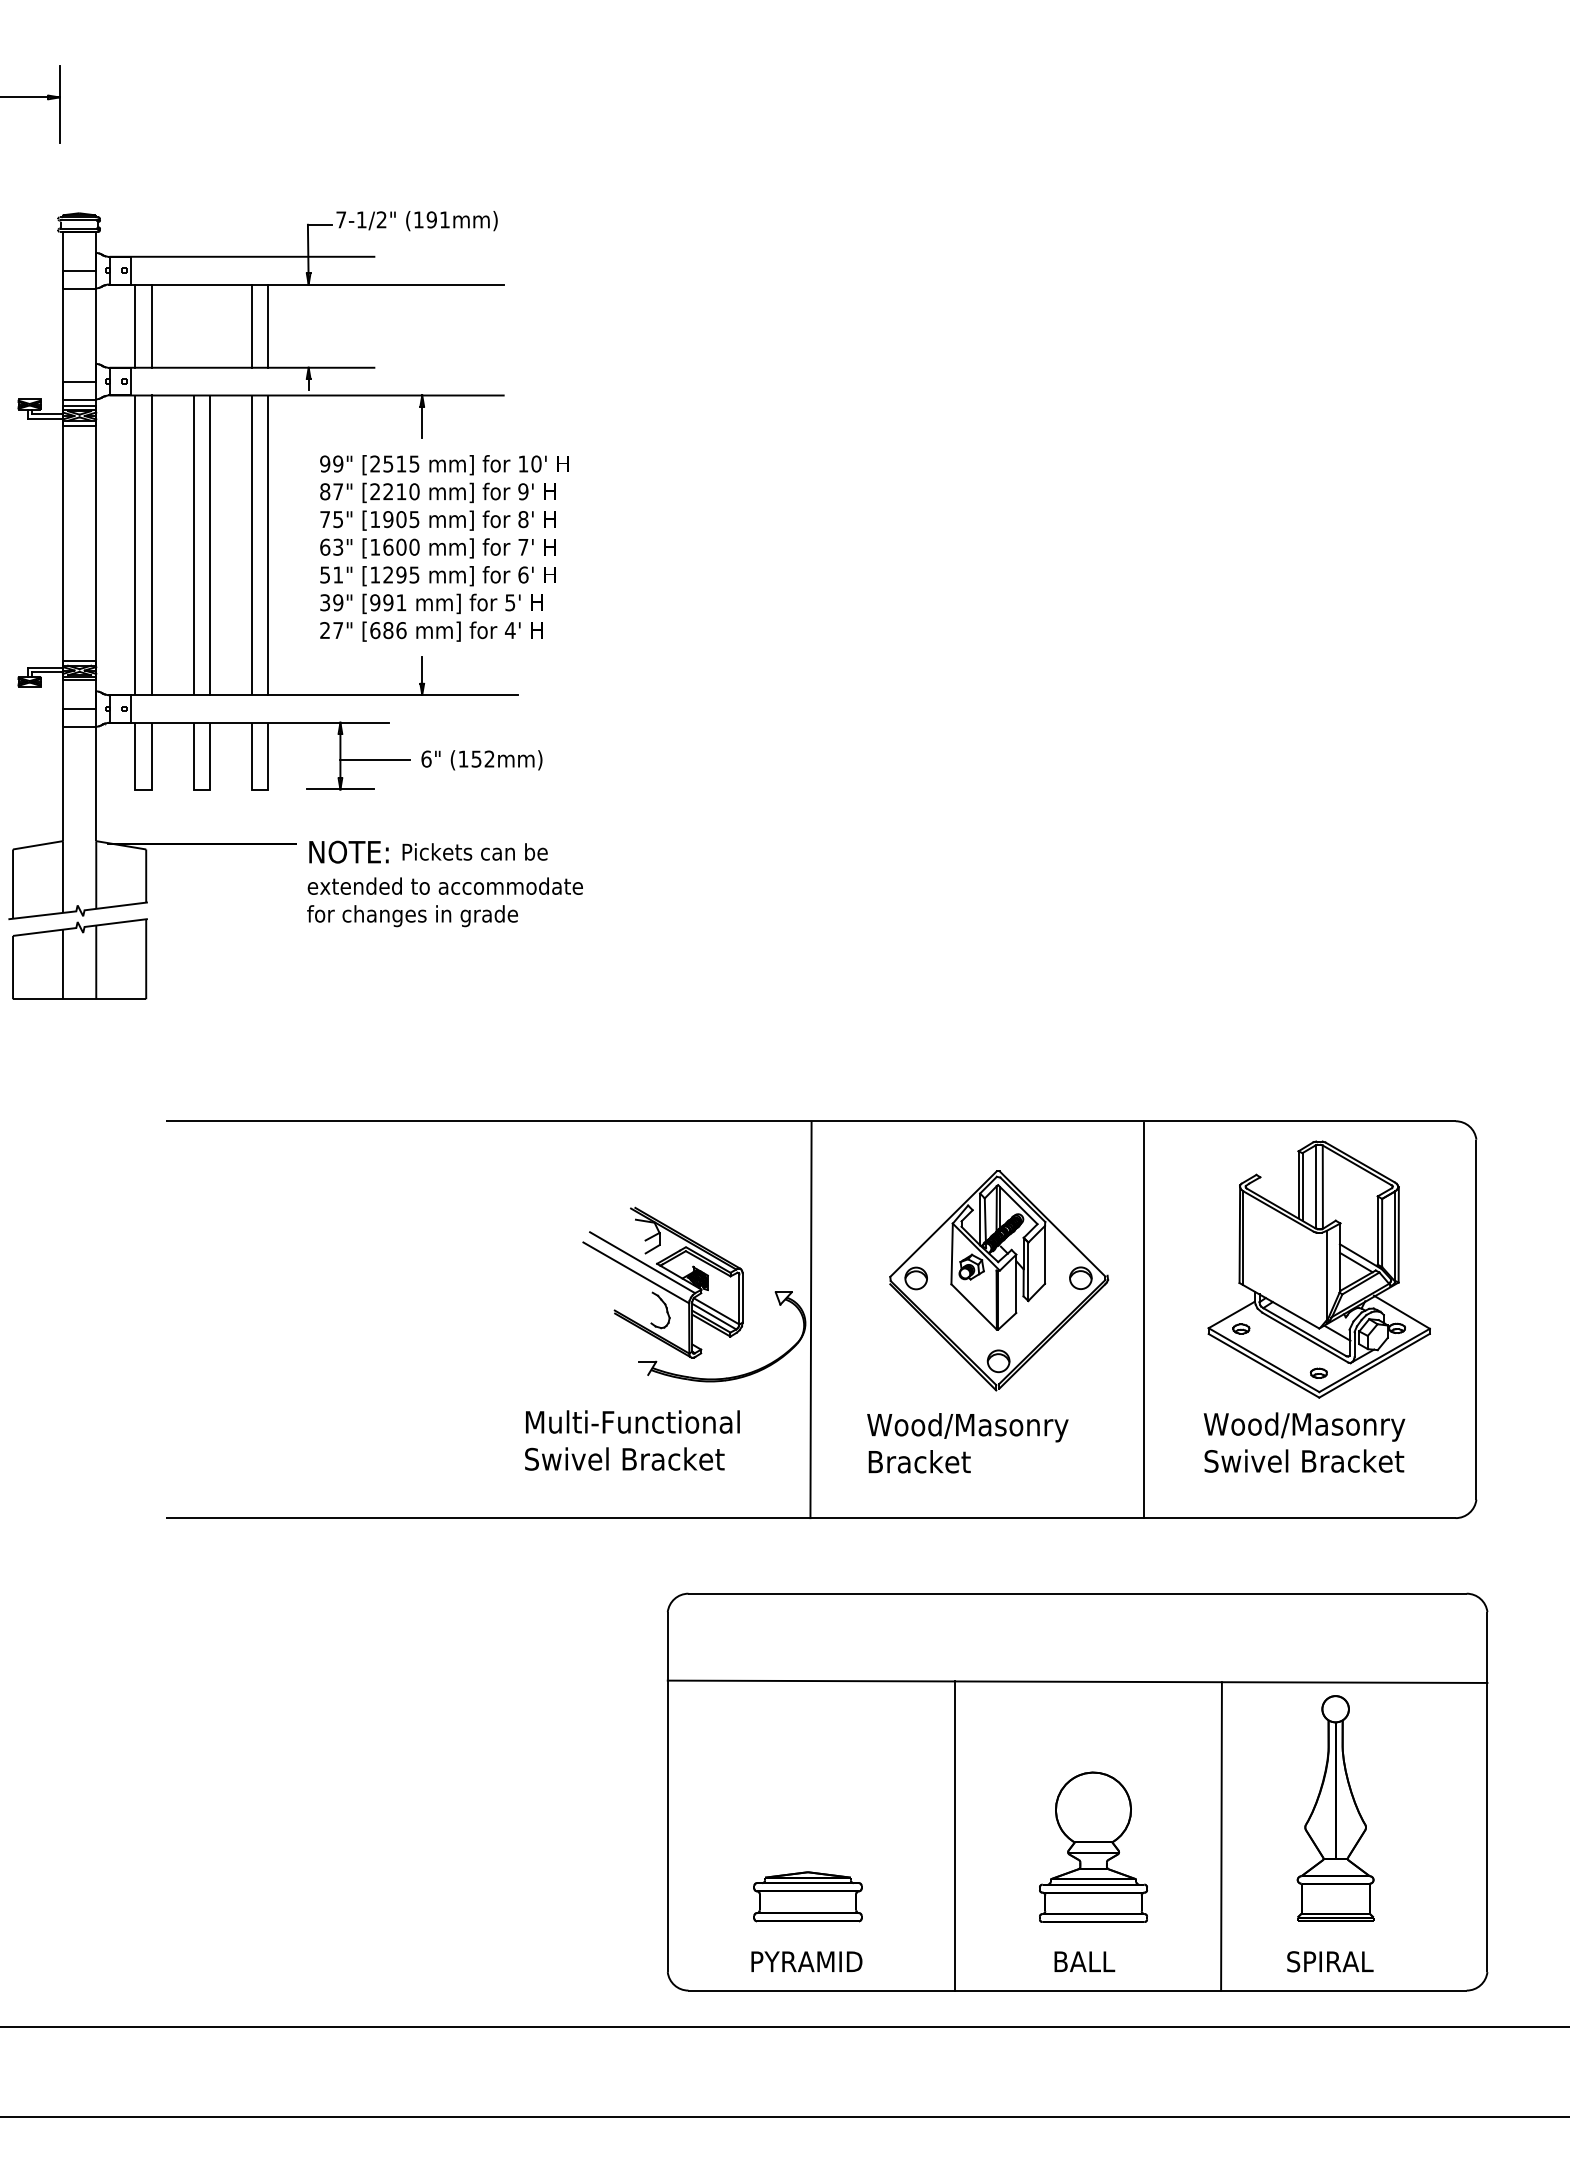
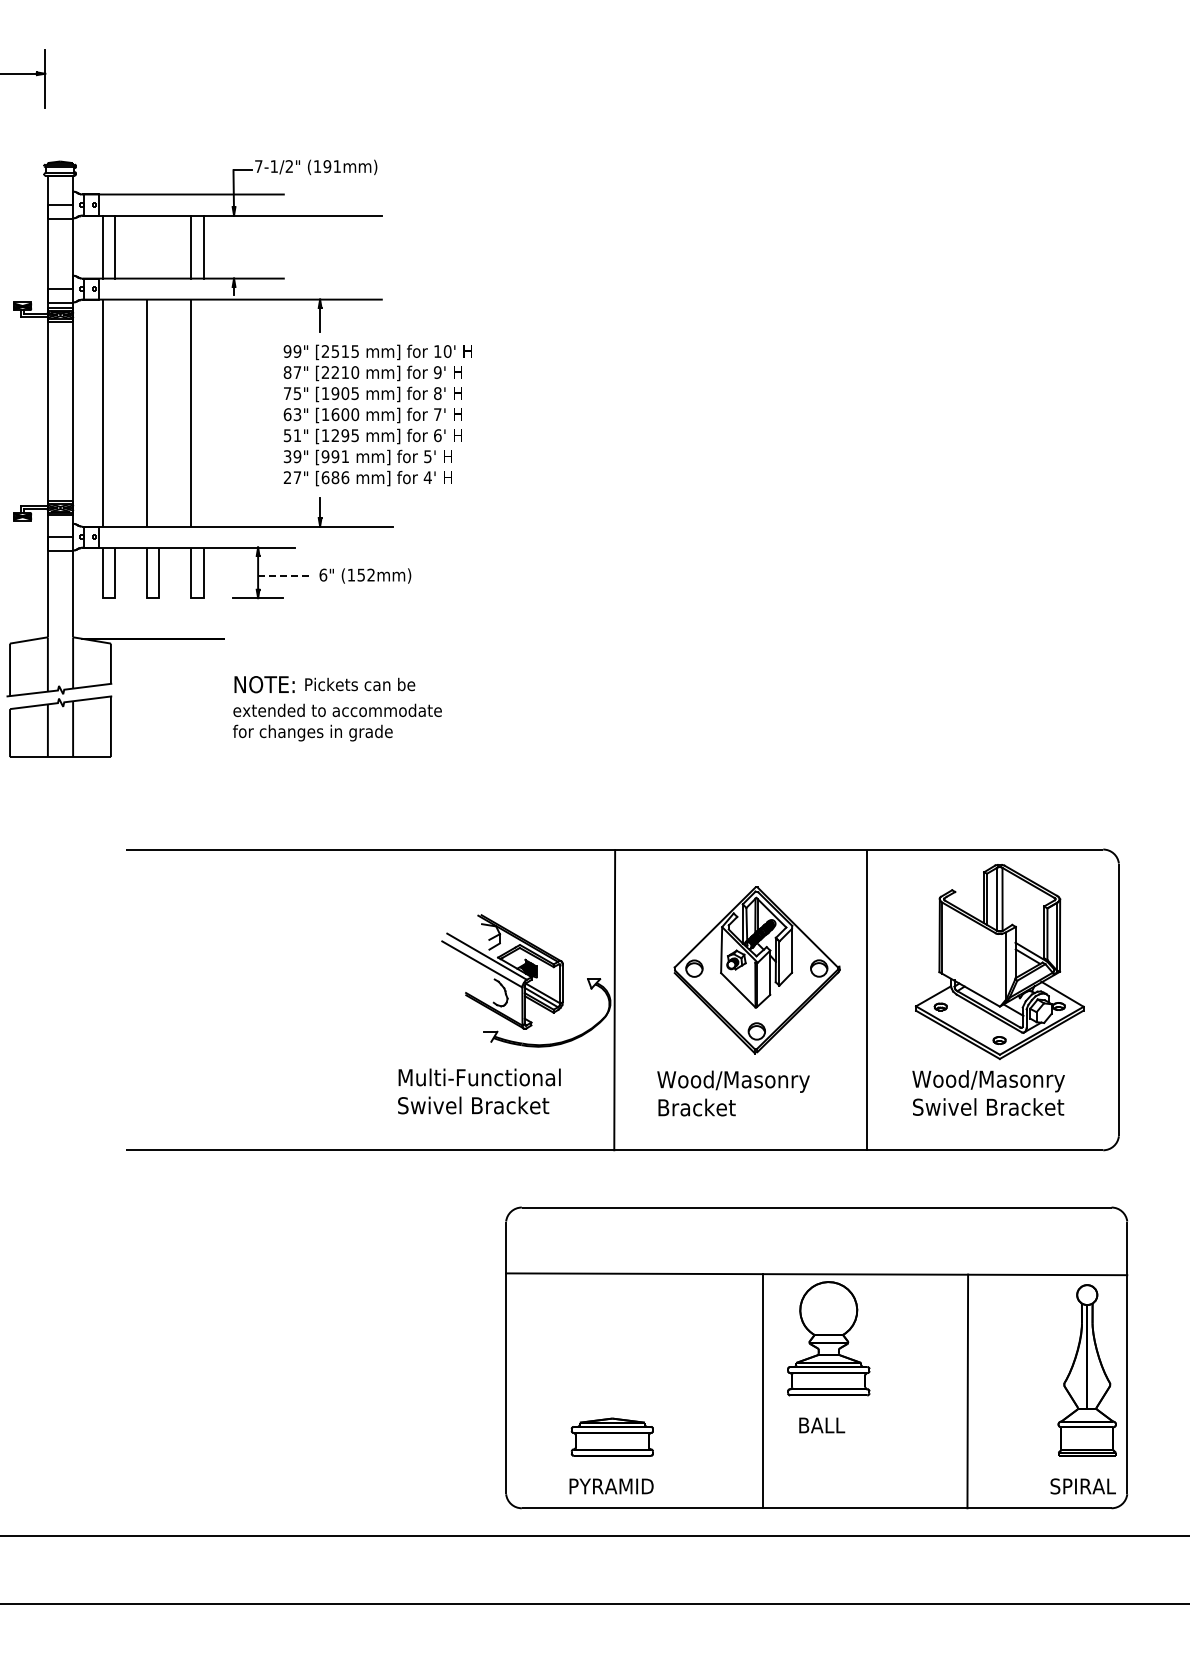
line: (152, 544) -> (115, 412), removed
line: (210, 544) -> (159, 412), removed
line: (268, 544) -> (203, 412), removed
text: (443, 548) -> (377, 415), moved
line: (375, 760) -> (284, 576), solid -> dashed
text: (445, 883) -> (337, 708), moved
part: (1330, 1833) -> (1083, 1389), moved
line: (954, 1836) -> (762, 1391), moved
line: (1221, 1836) -> (967, 1391), moved
part: (1093, 1872) -> (828, 1357), moved

